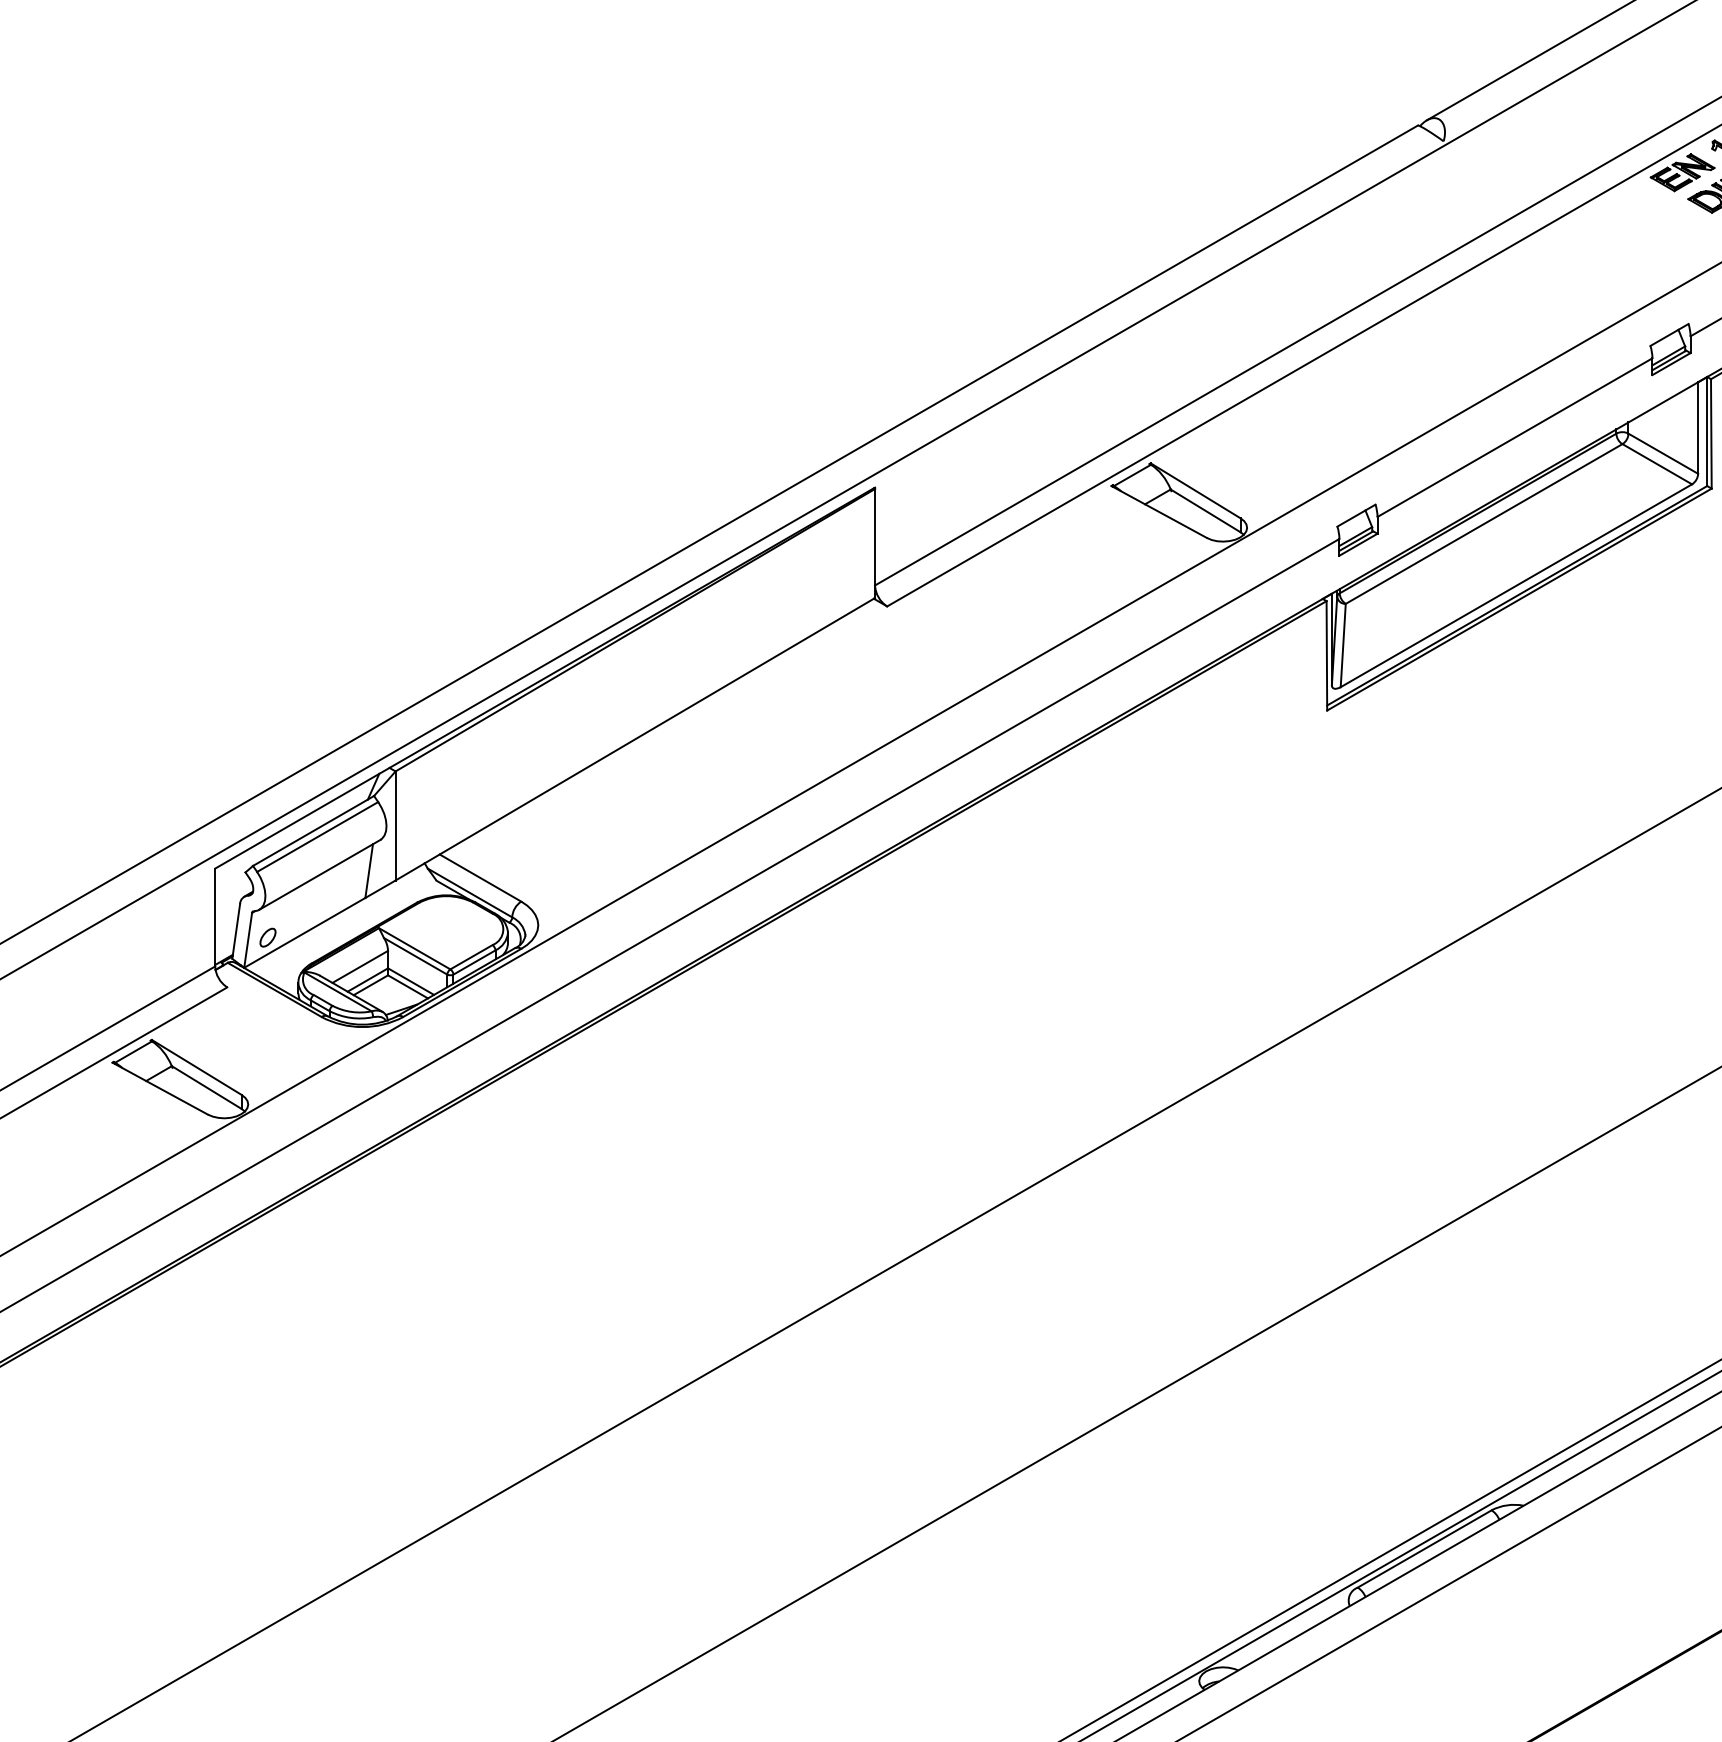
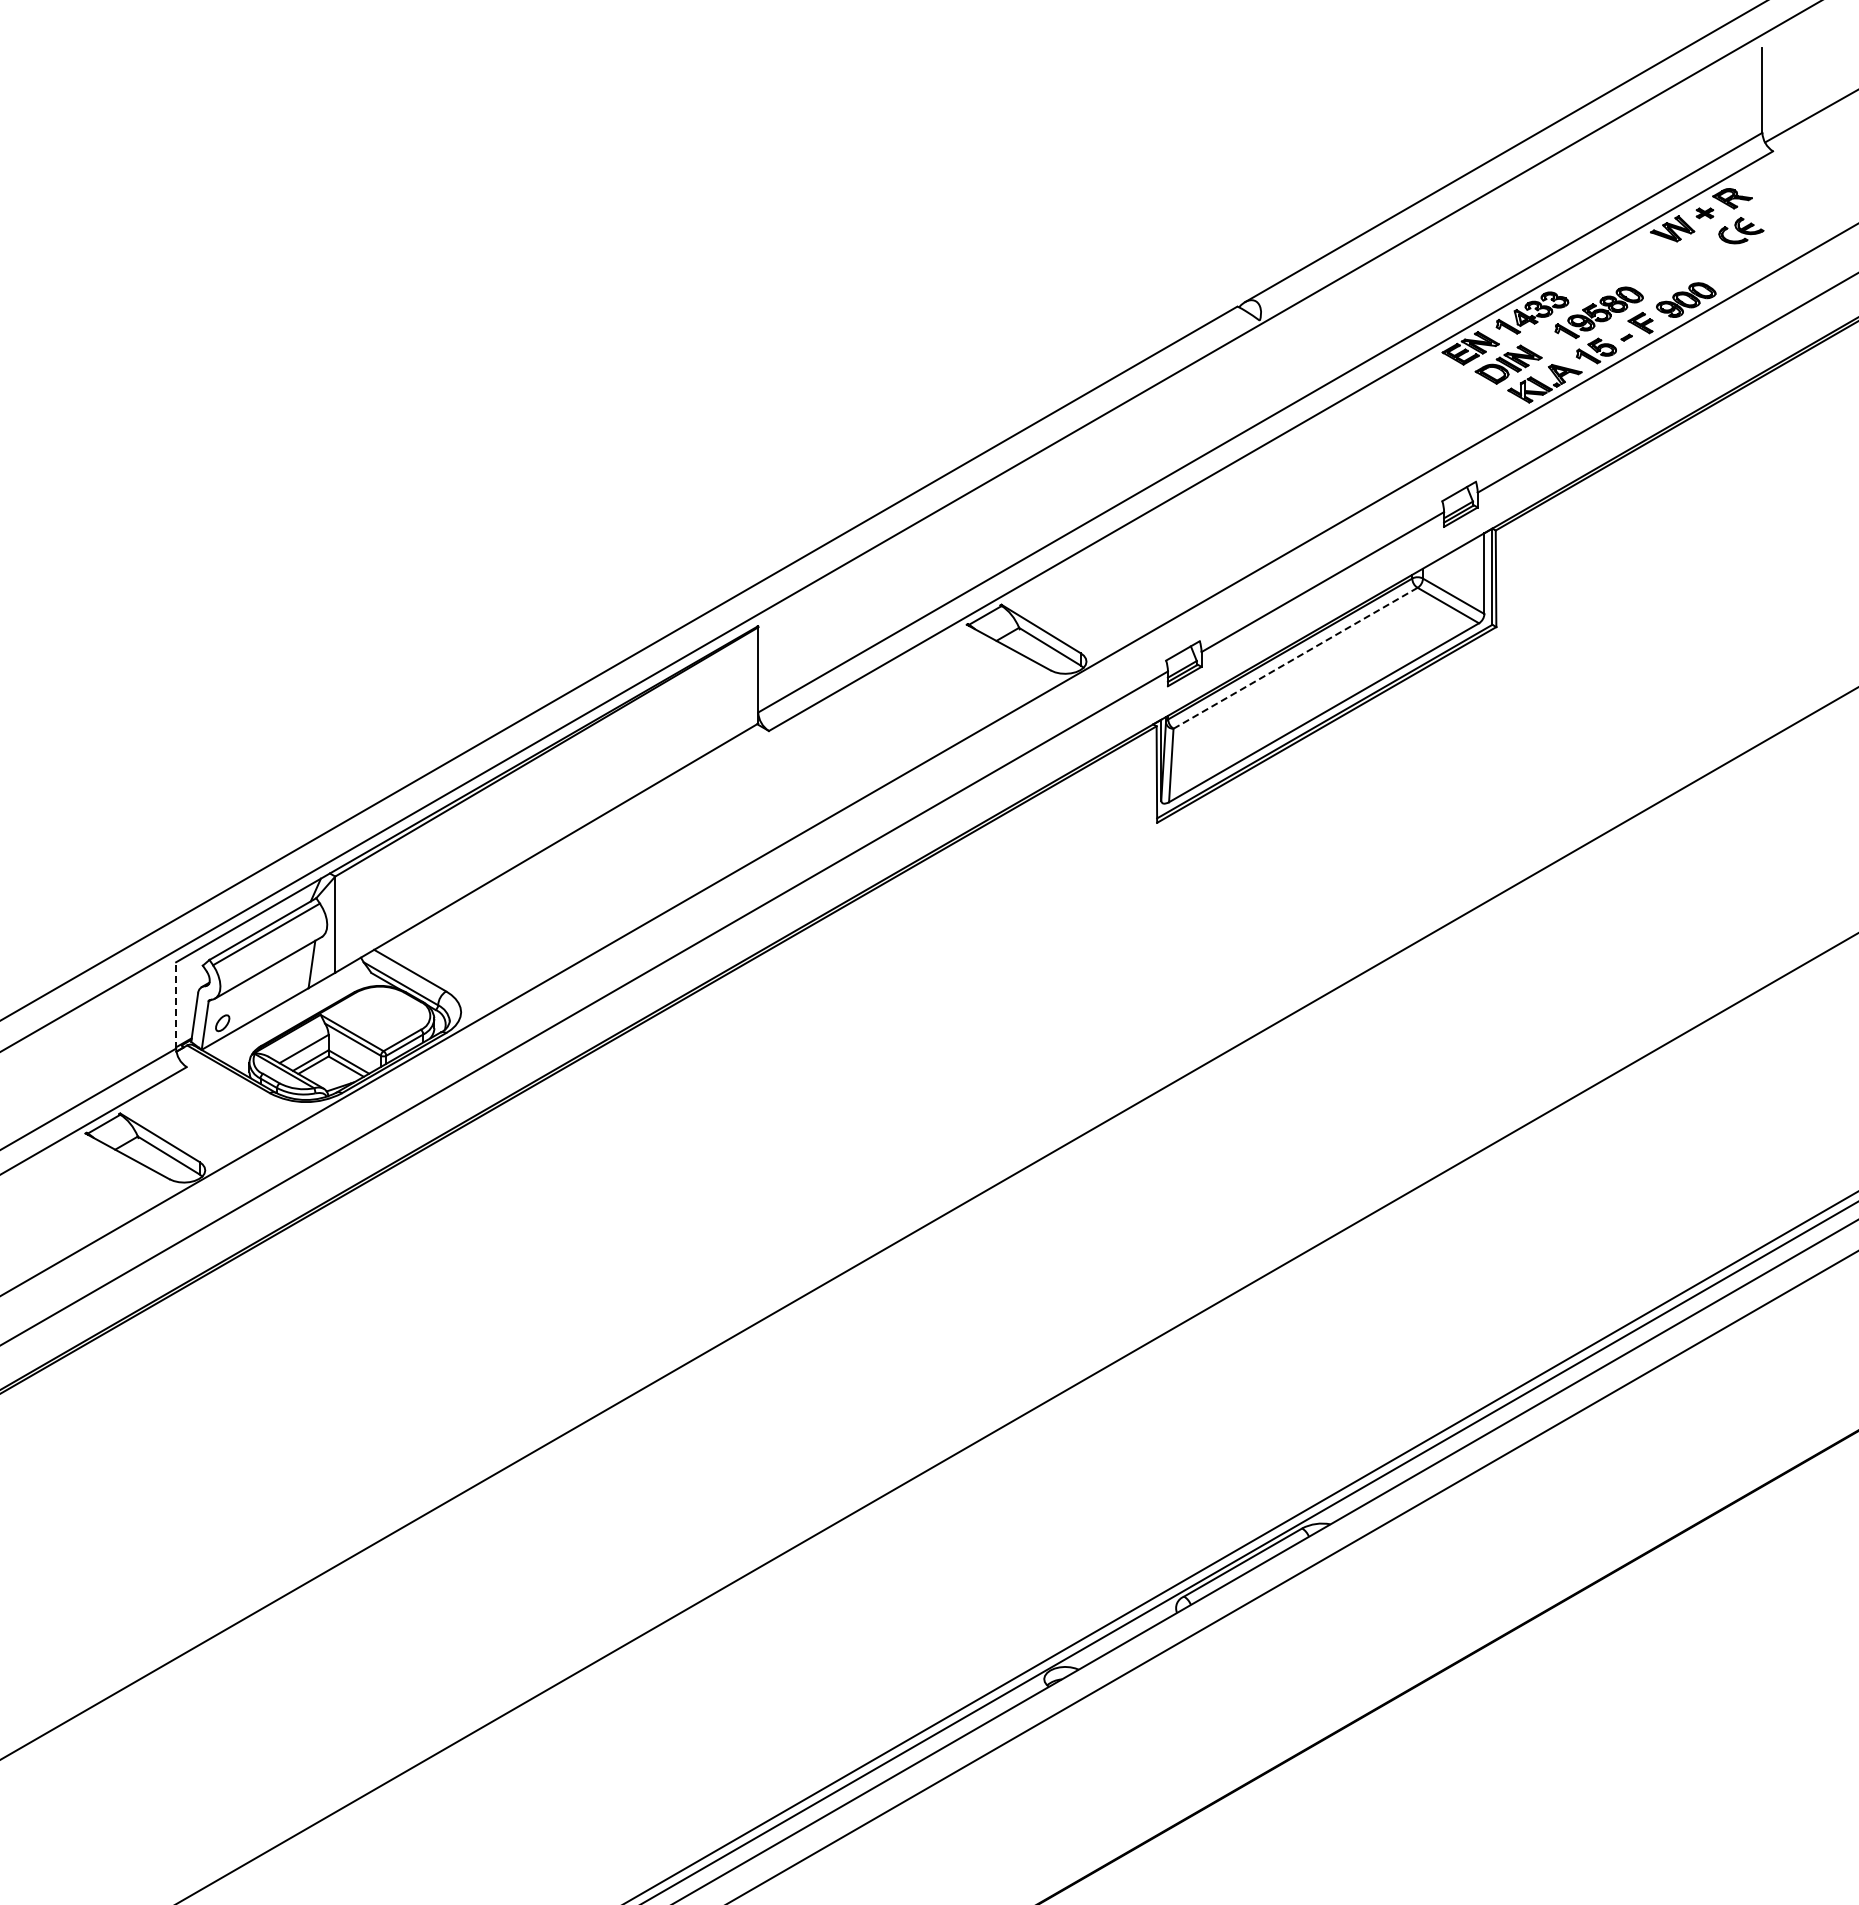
line: (1484, 524) -> (1295, 658), solid -> dashed
line: (215, 916) -> (176, 1004), solid -> dashed

